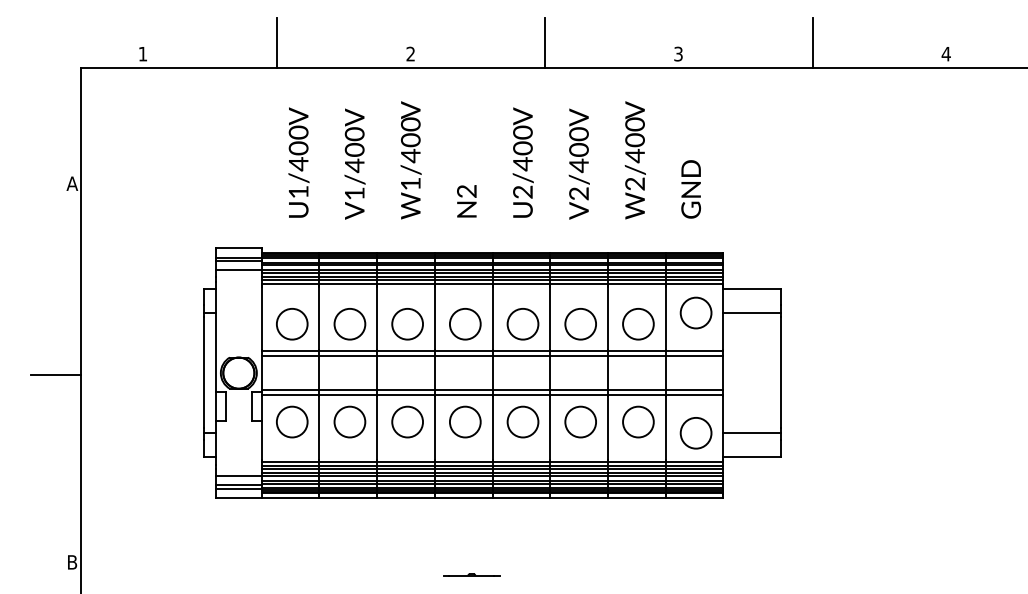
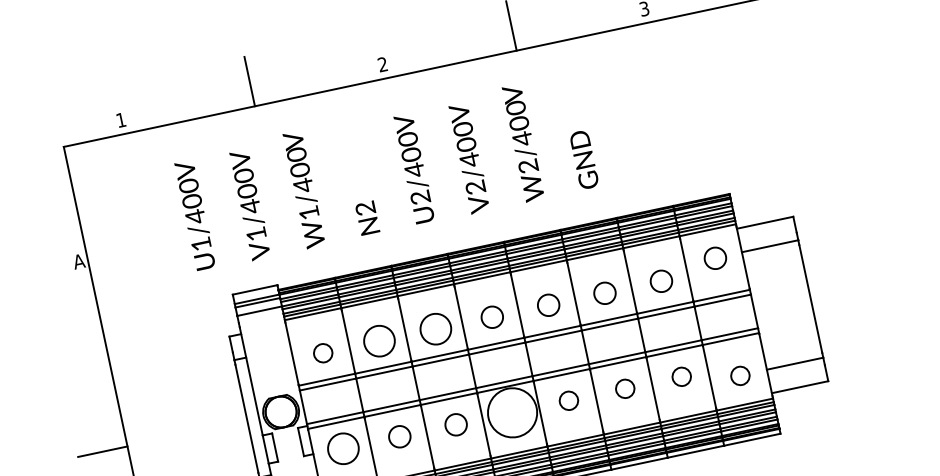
text: (494, 160) -> (386, 172), moved
circle: (695, 312) -> (714, 257), size x0.7
circle: (292, 324) -> (323, 353), size x0.6
circle: (465, 324) -> (492, 317), size x0.7
circle: (522, 324) -> (548, 305), size x0.7
circle: (580, 324) -> (604, 293), size x0.7
circle: (638, 324) -> (661, 281), size x0.7
circle: (349, 421) -> (399, 436), size x0.7
circle: (407, 421) -> (455, 424), size x0.7
circle: (464, 421) -> (511, 412), size x1.6
circle: (522, 421) -> (568, 400), size x0.6
circle: (580, 421) -> (625, 388), size x0.6
circle: (638, 421) -> (681, 376), size x0.6
circle: (695, 433) -> (739, 376), size x0.6

